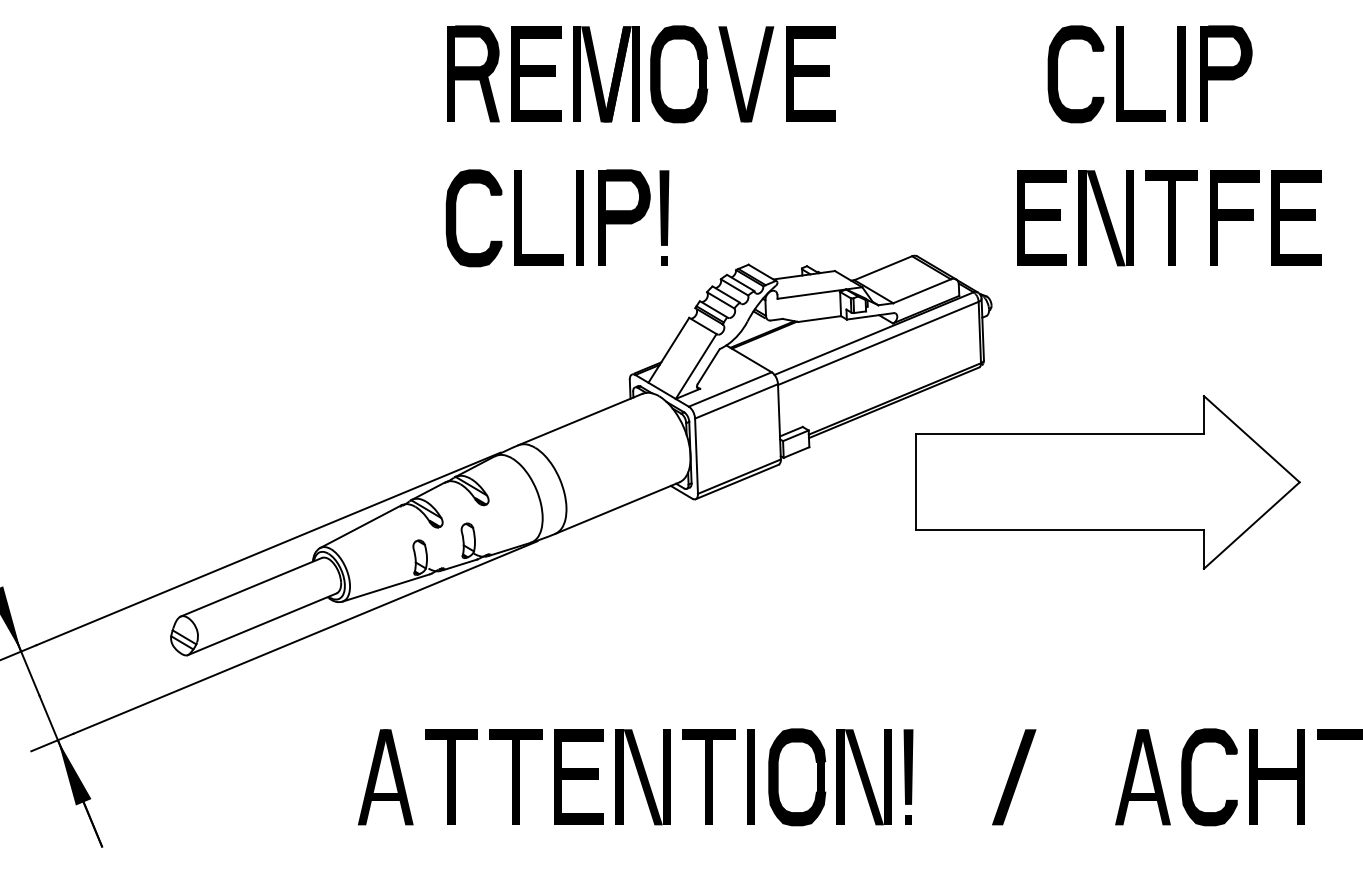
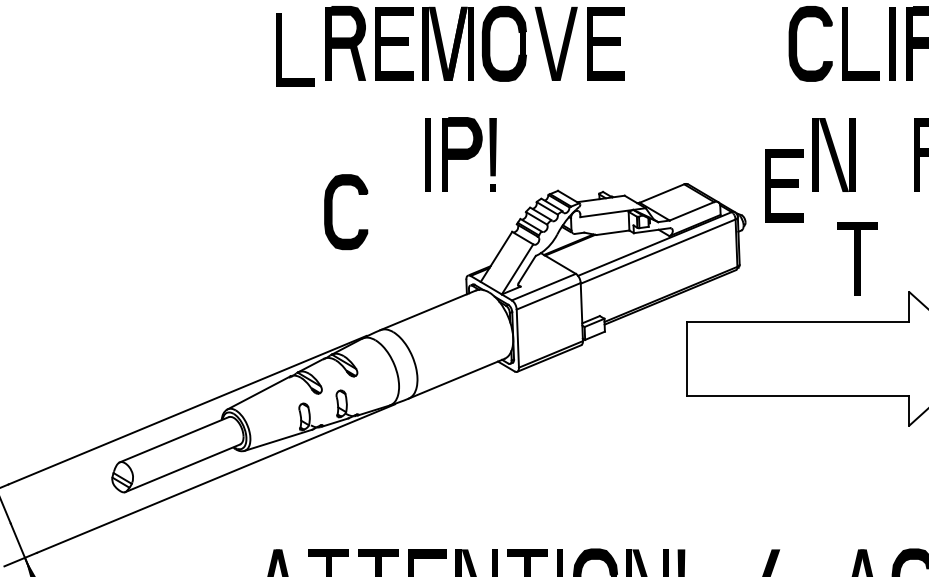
part: (521, 217) -> (281, 49), moved
part: (1041, 217) -> (784, 185), moved
part: (1171, 217) -> (857, 258), moved
part: (456, 218) -> (332, 212), moved

